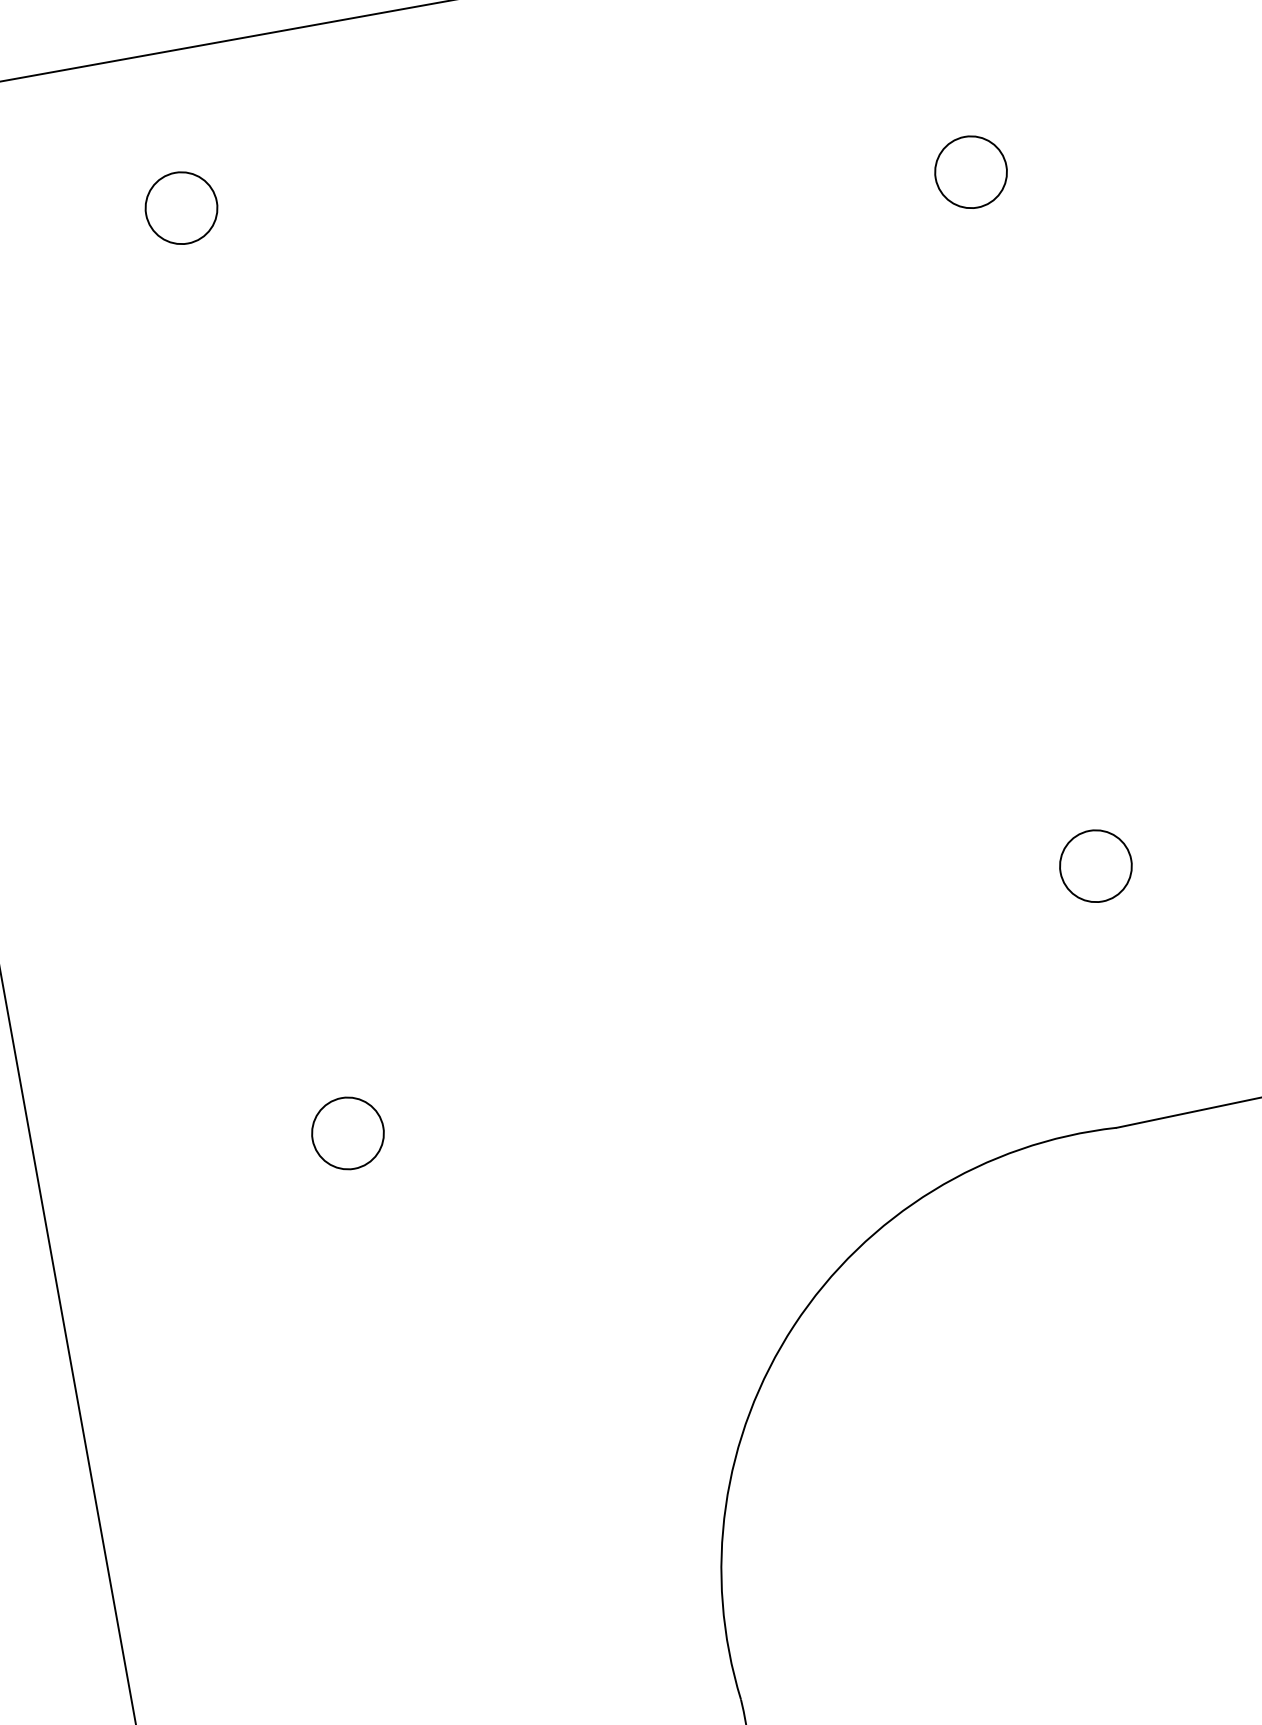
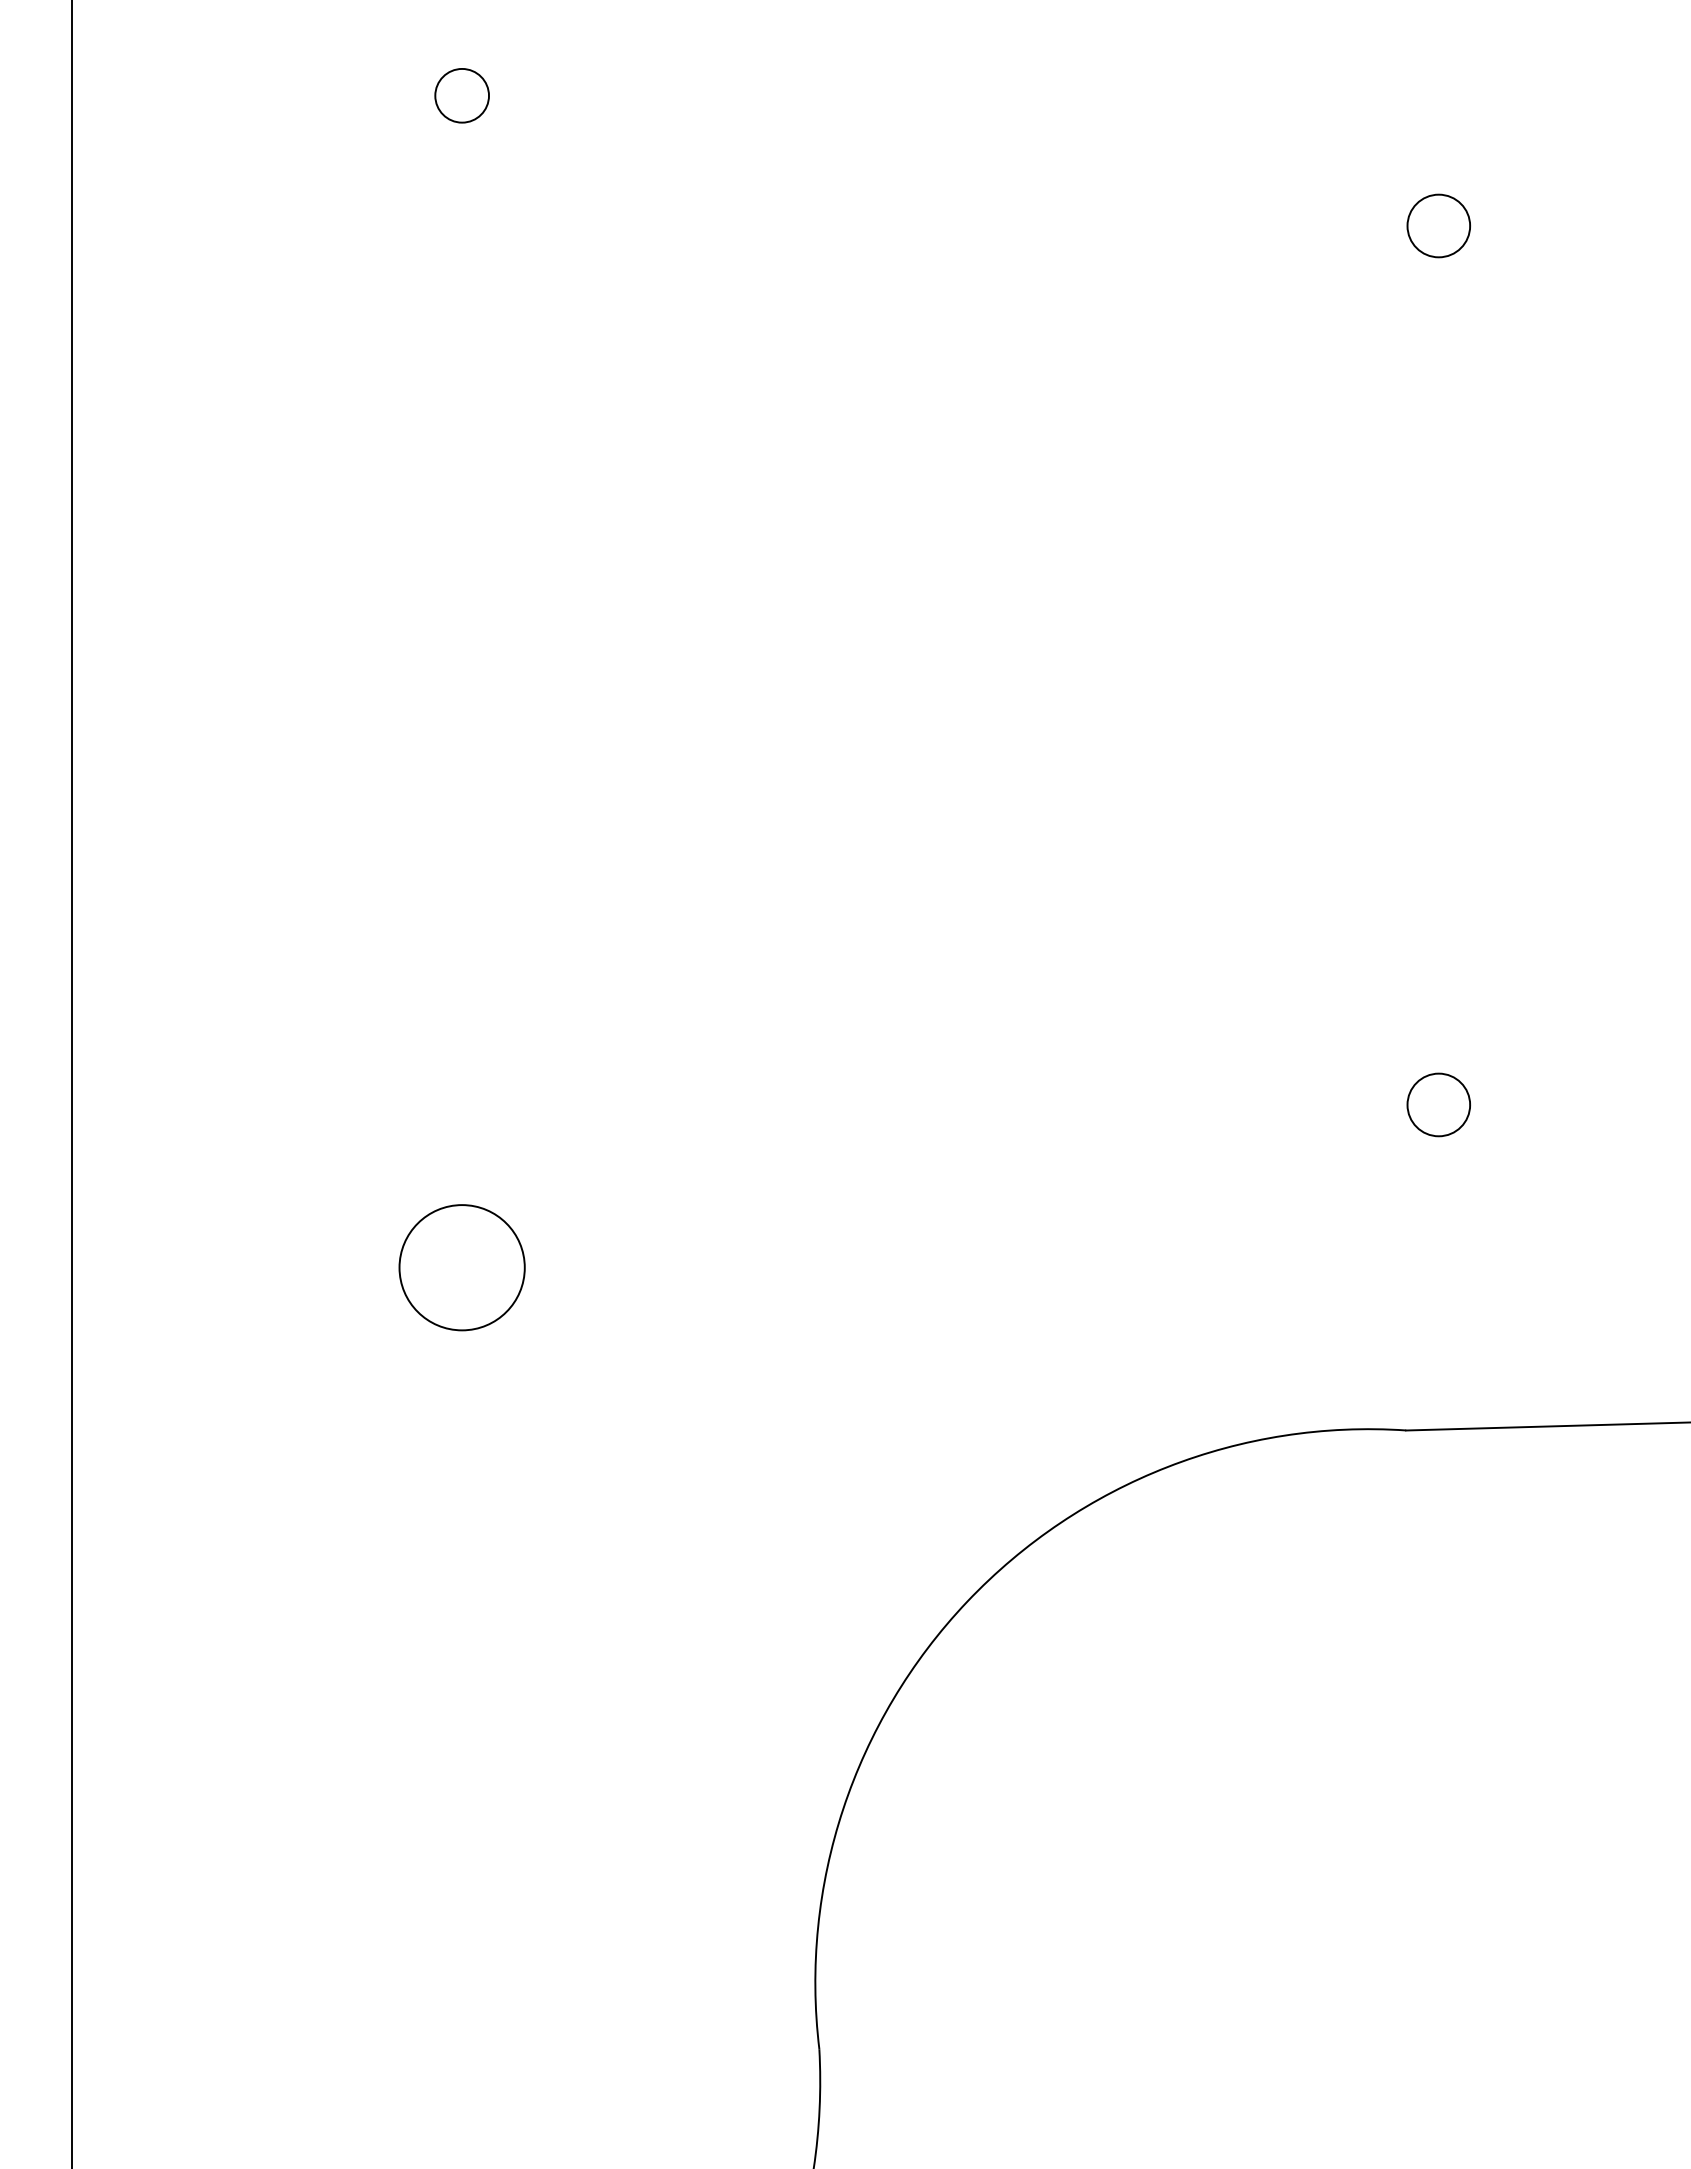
circle: (970, 171) -> (1438, 225), size x0.7
circle: (180, 208) -> (461, 95), size x0.6
circle: (1095, 865) -> (1438, 1104), size x0.7
circle: (347, 1133) -> (461, 1267), size x1.4

